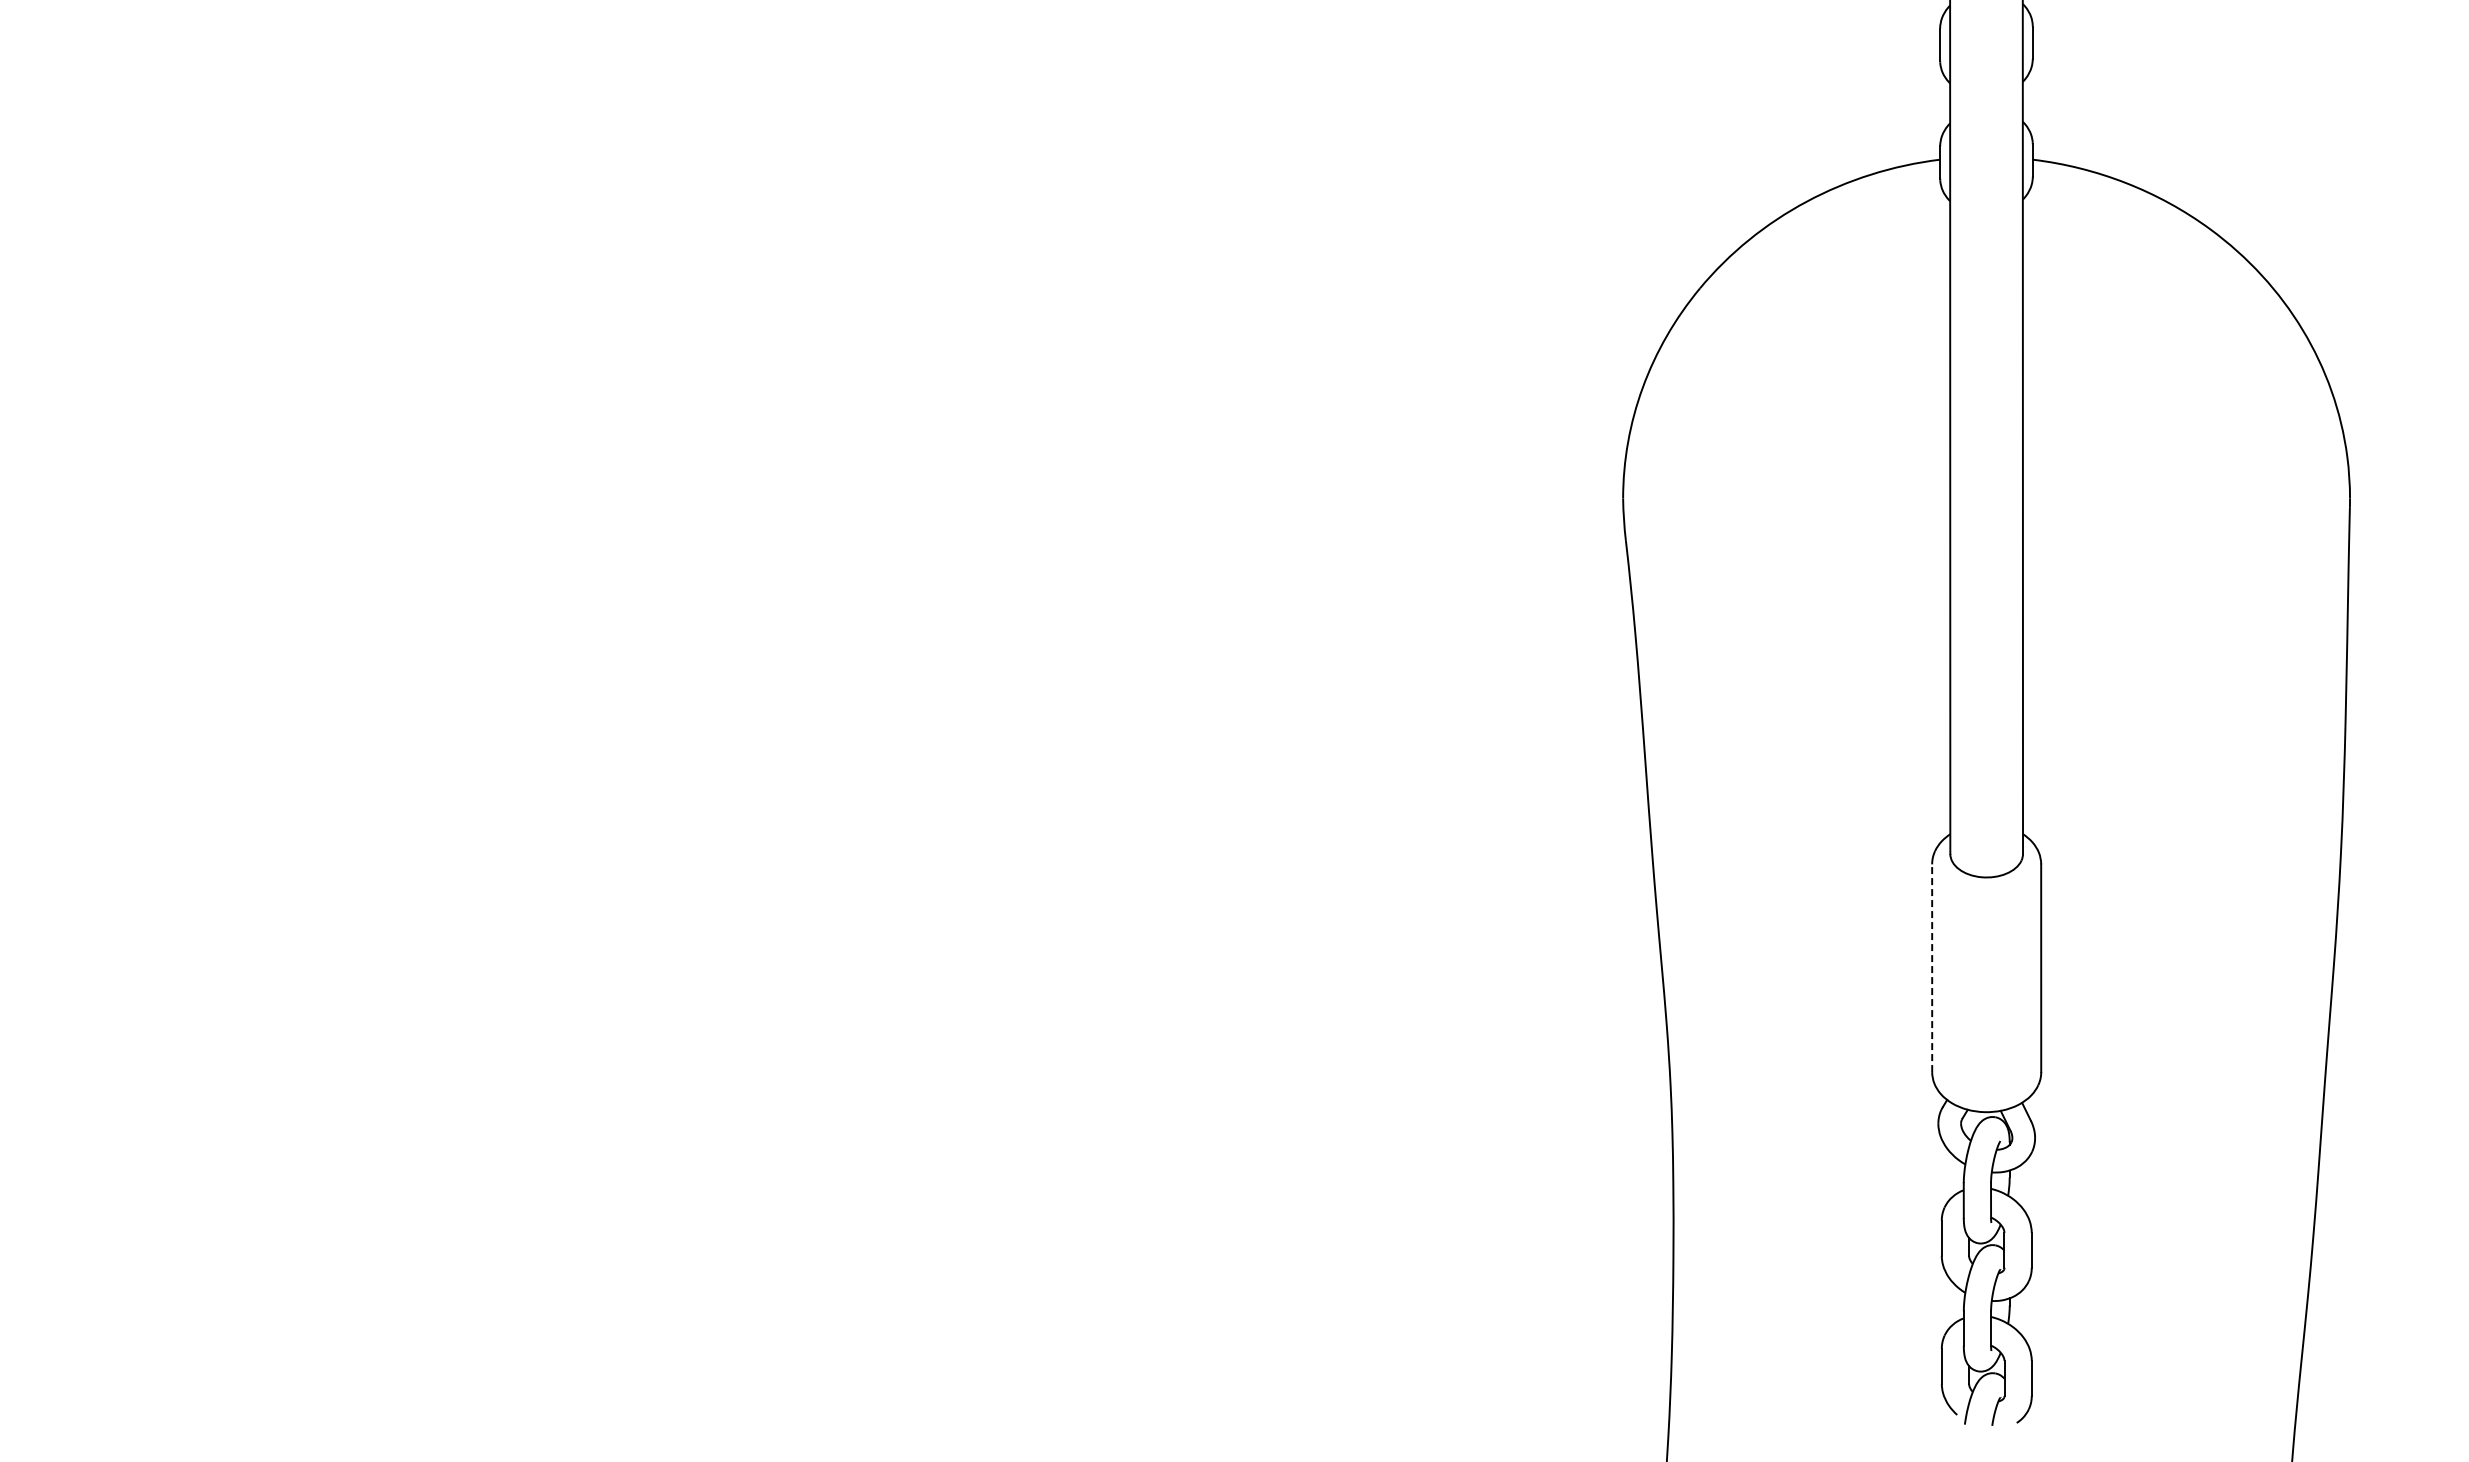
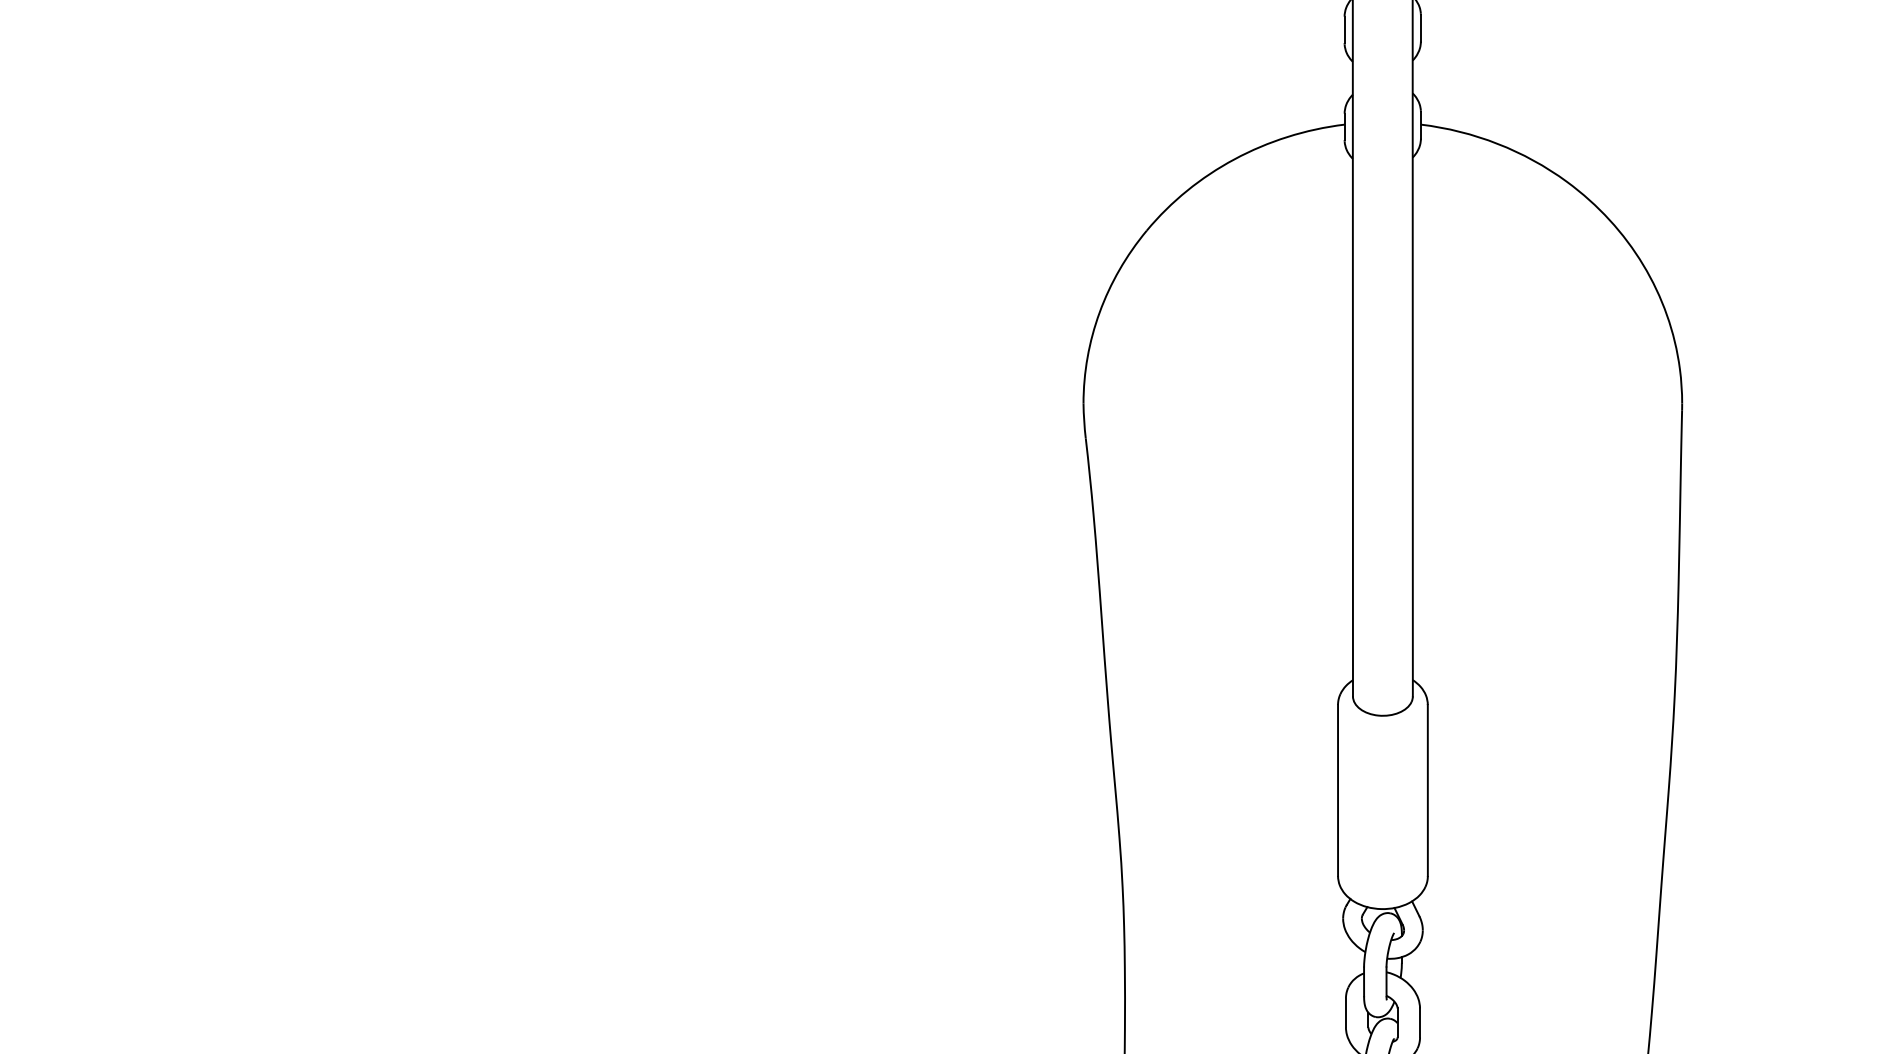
line: (1932, 968) -> (1338, 790), dashed -> solid

